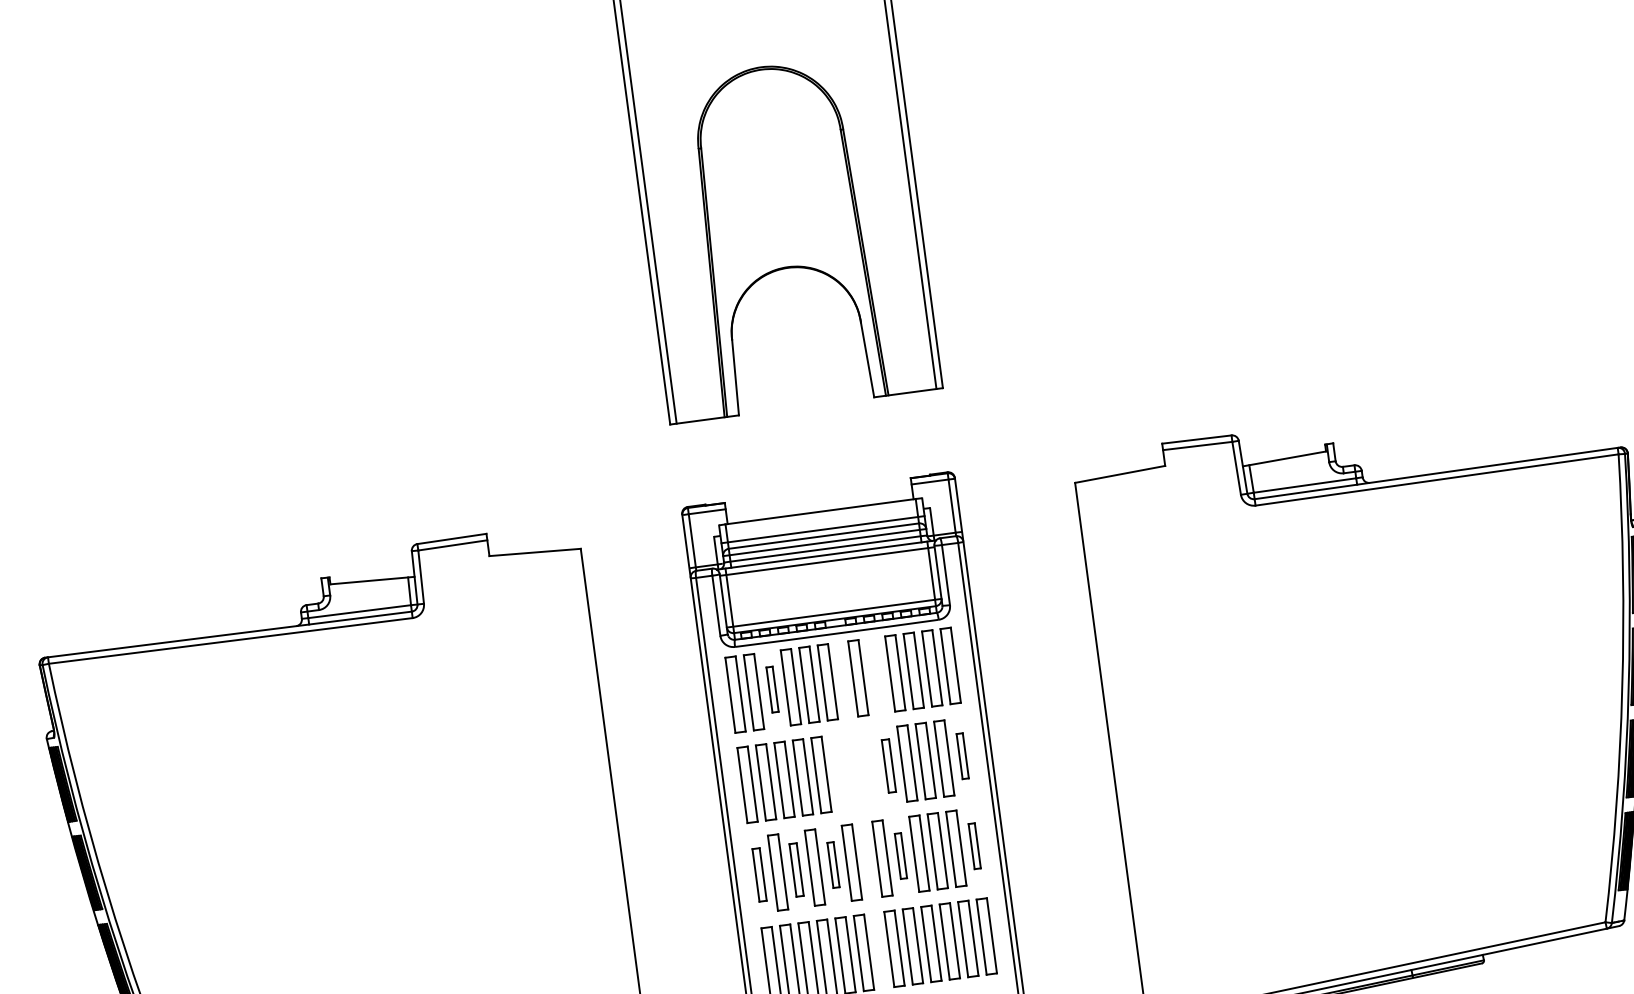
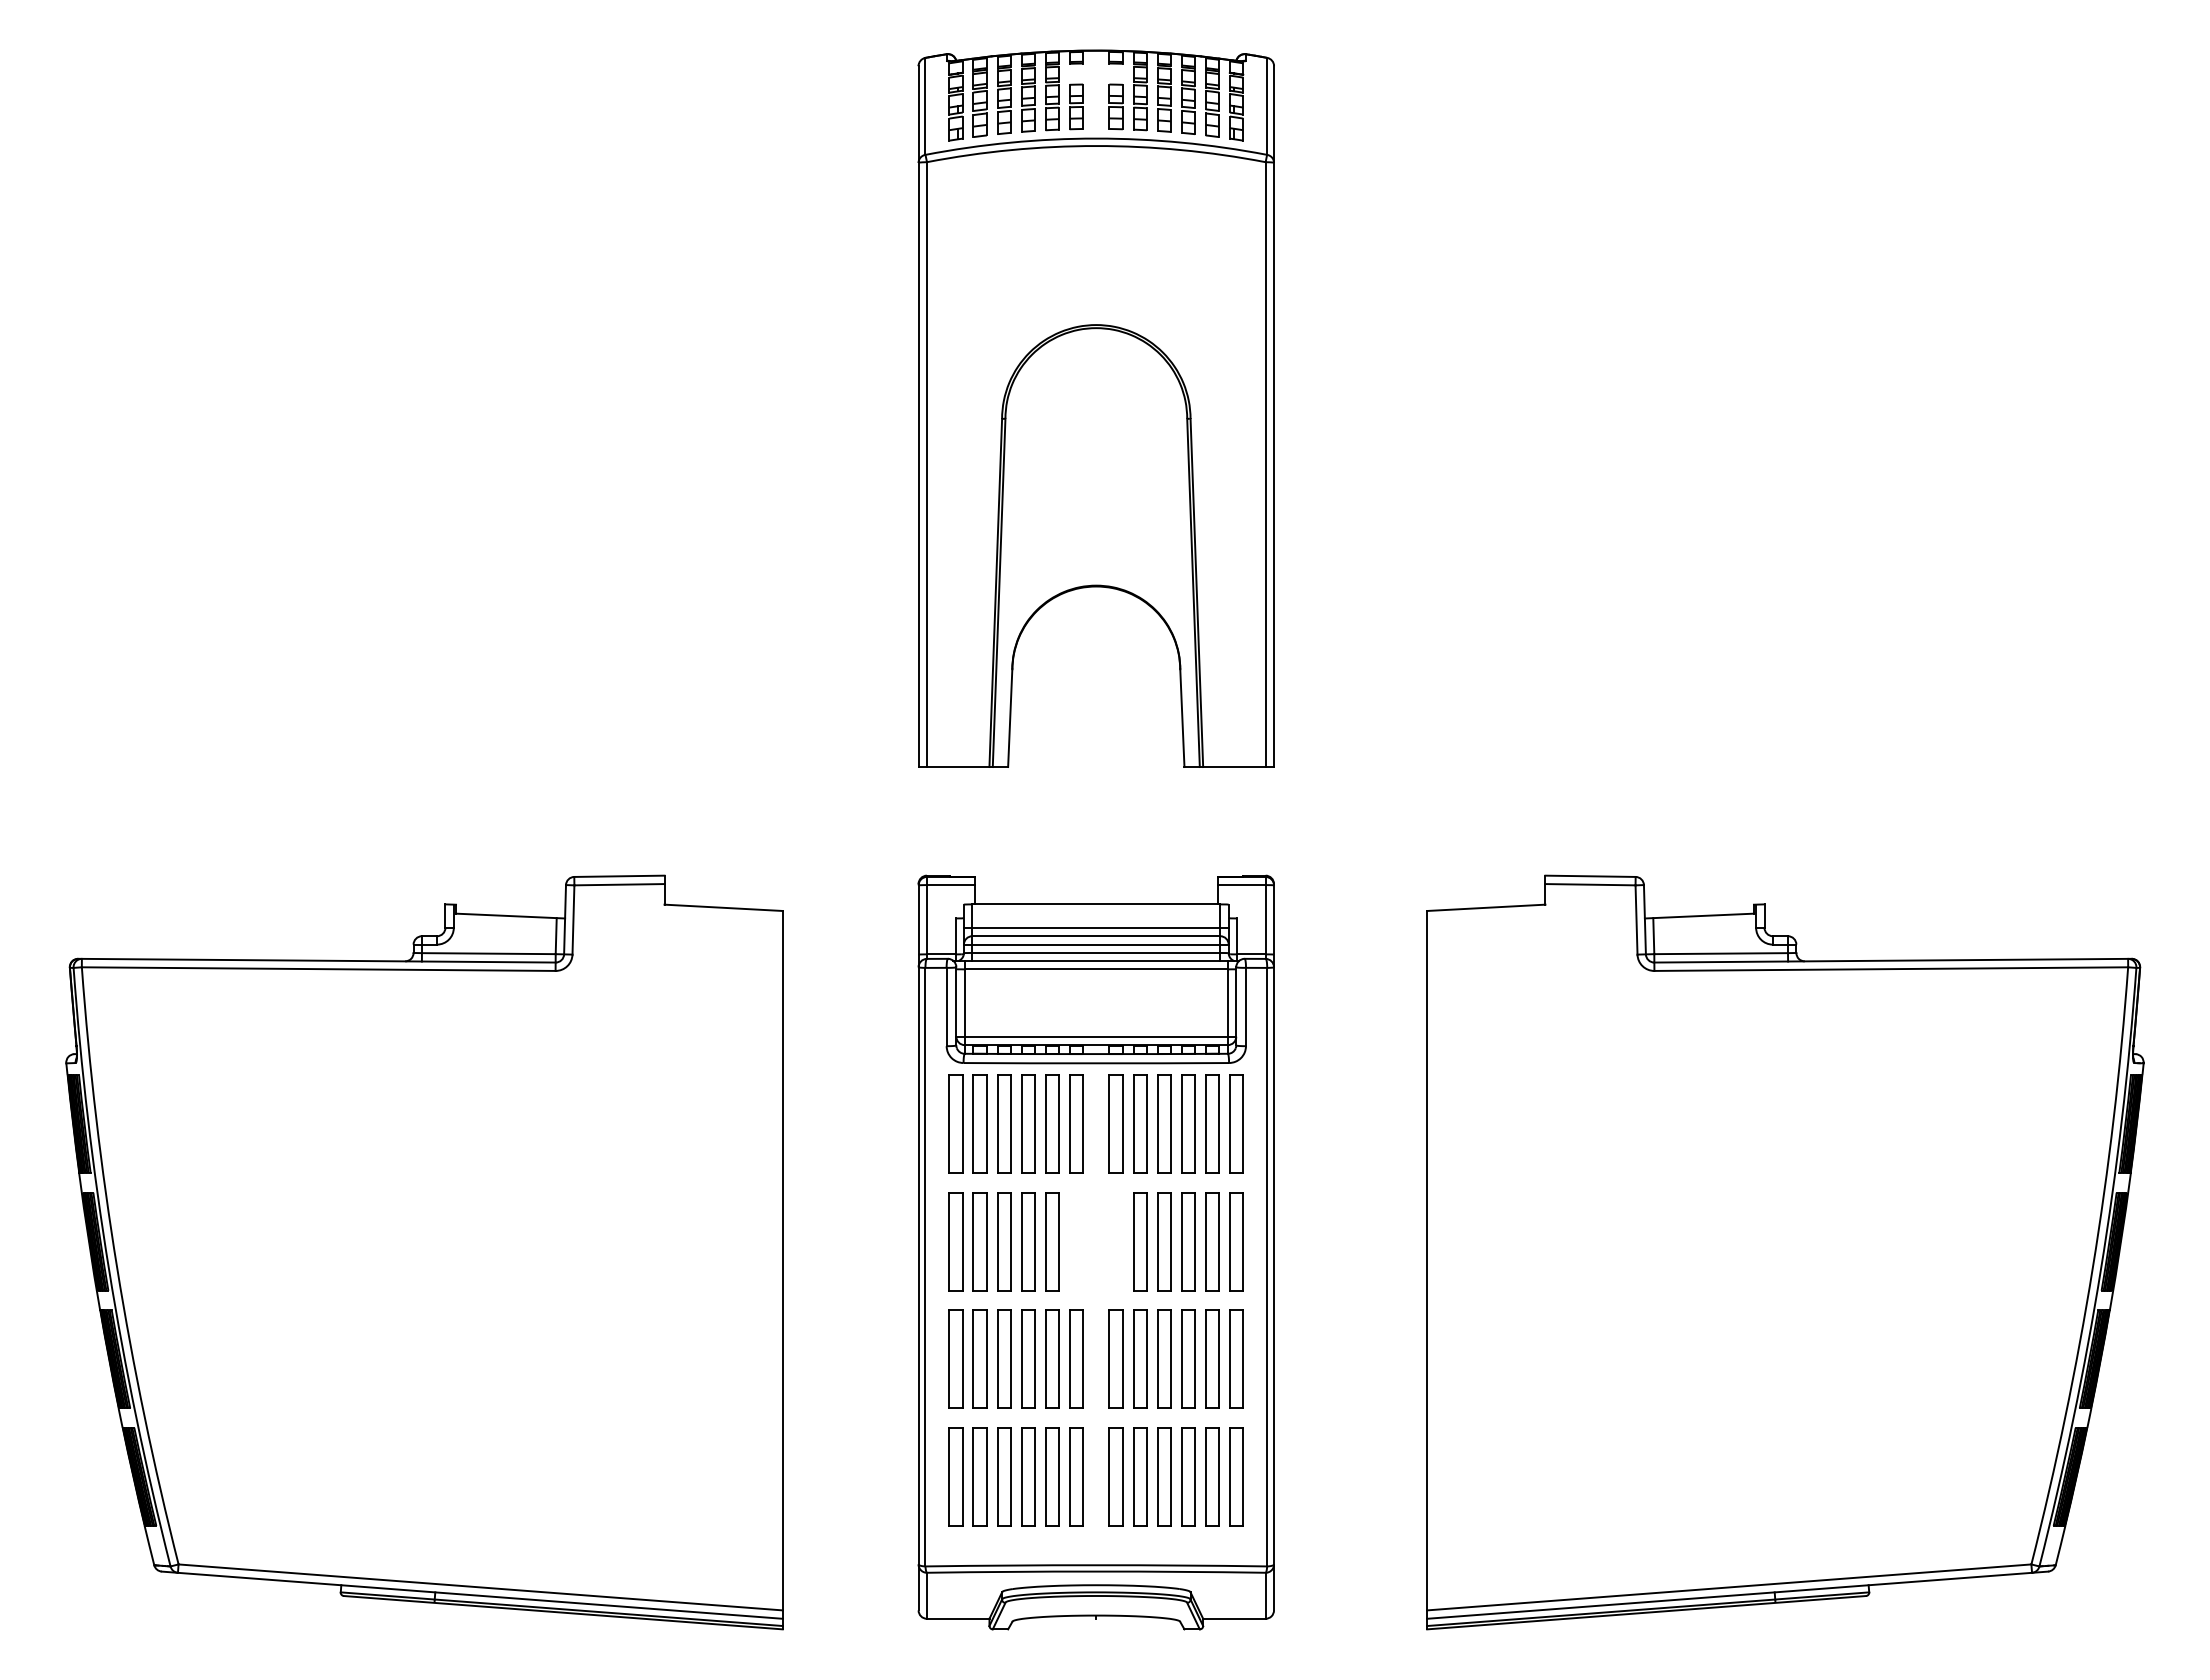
part: (876, 675) -> (1140, 1123), added
part: (772, 689) -> (1004, 1123), size x1.67
part: (962, 755) -> (1236, 1241), size x1.67
part: (889, 765) -> (1140, 1241), size x1.43
part: (974, 845) -> (1236, 1358), size x1.67
part: (901, 855) -> (1140, 1358), size x1.67
part: (833, 864) -> (1052, 1358), size x1.67
part: (796, 869) -> (1004, 1358), size x1.43
part: (759, 874) -> (955, 1358), size x1.43

